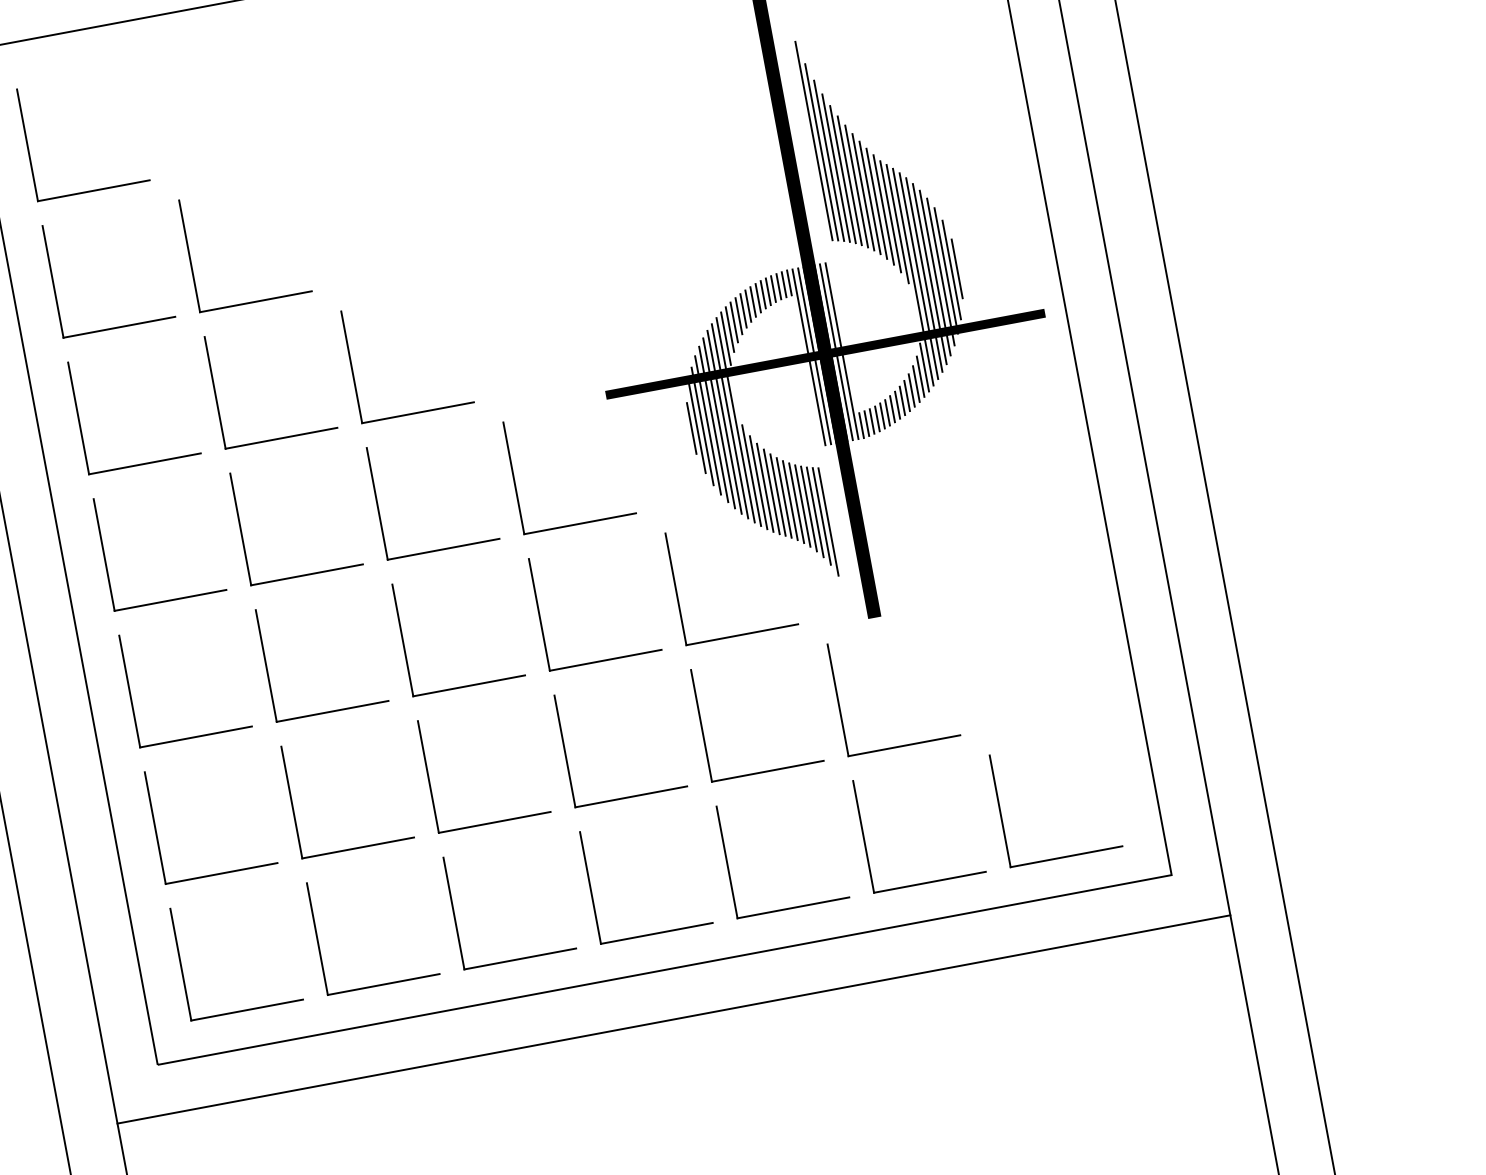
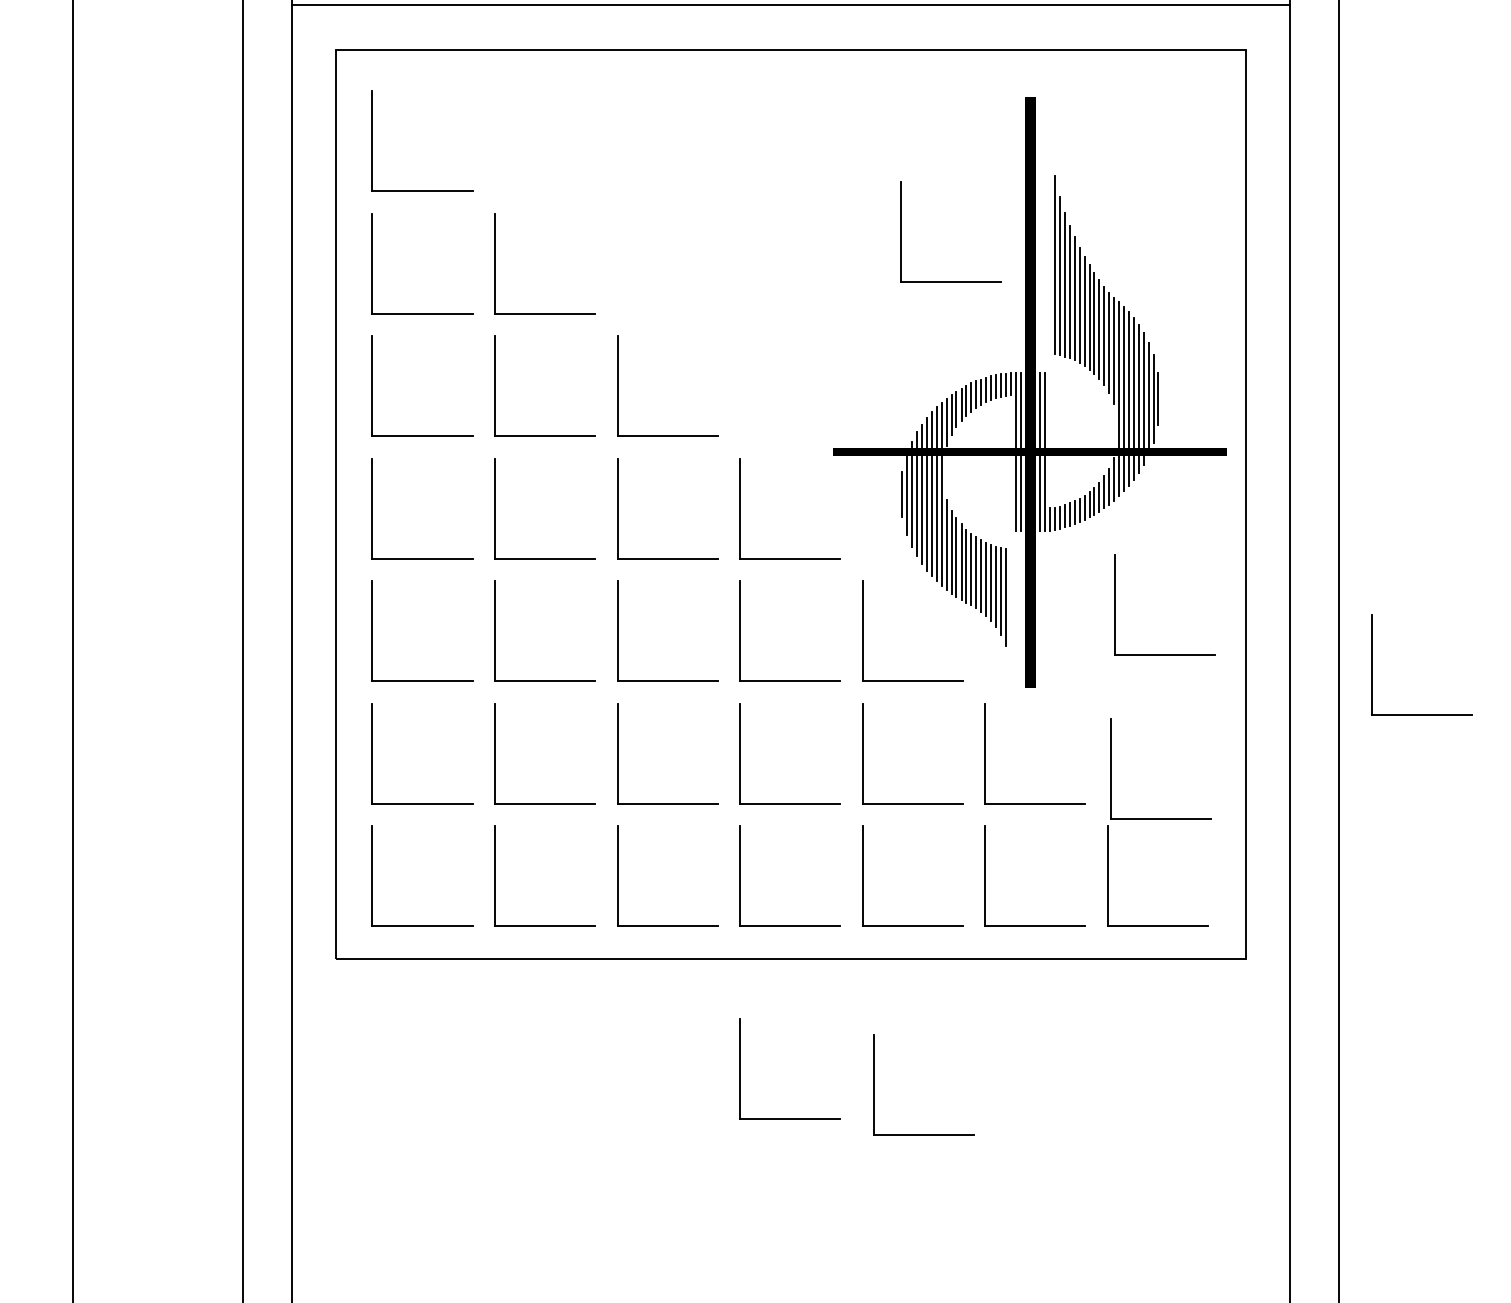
part: (635, 135) -> (901, 231), added
part: (952, 506) -> (1115, 604), added
part: (1251, 520) -> (1372, 664), added
part: (981, 690) -> (1111, 768), added
line: (673, 1019) -> (790, 1003), removed
part: (783, 1091) -> (874, 1084), added
part: (631, 1102) -> (740, 1068), added

